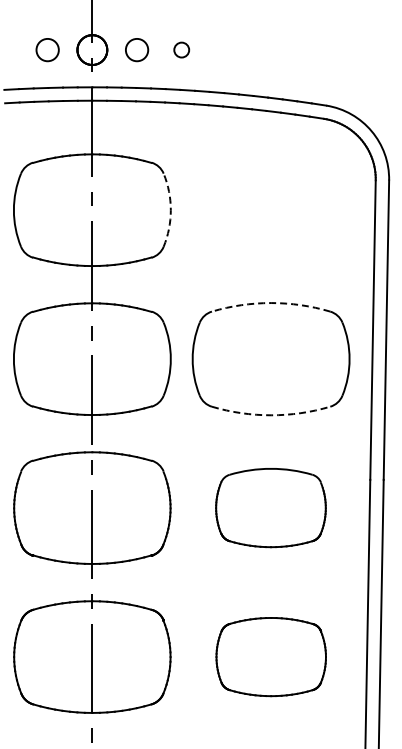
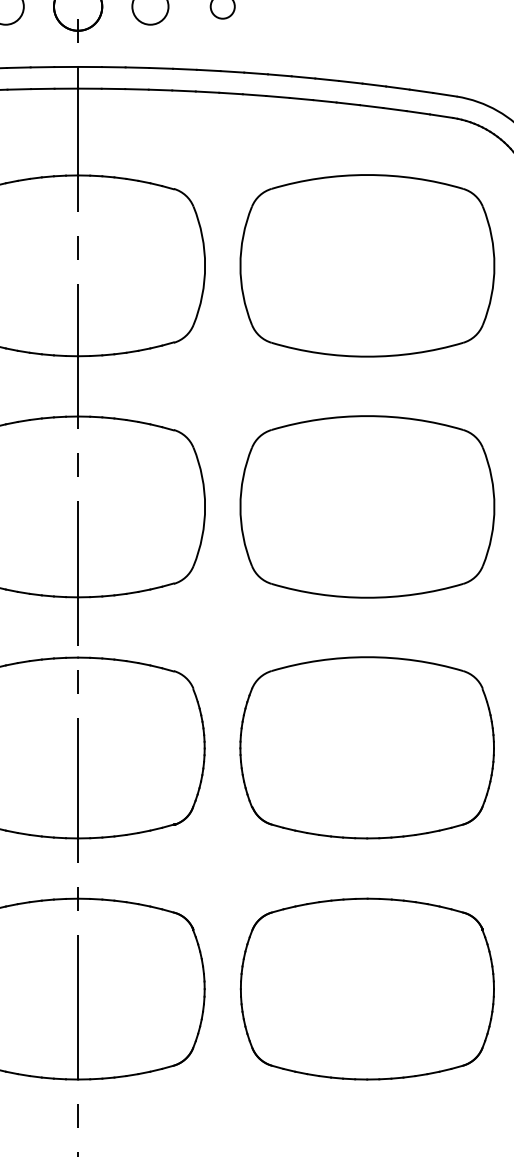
arc: (170, 210) -> (204, 266), dashed -> solid
part: (270, 210) -> (366, 266), added
arc: (271, 303) -> (368, 416), dashed -> solid
arc: (271, 415) -> (368, 598), dashed -> solid
part: (270, 507) -> (366, 747), size x1.43
part: (271, 656) -> (368, 988), size x1.43

